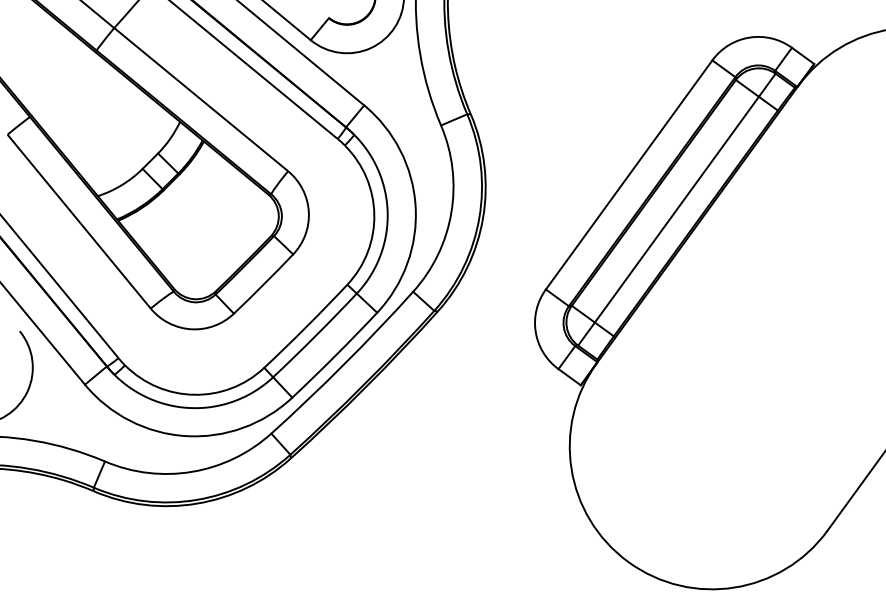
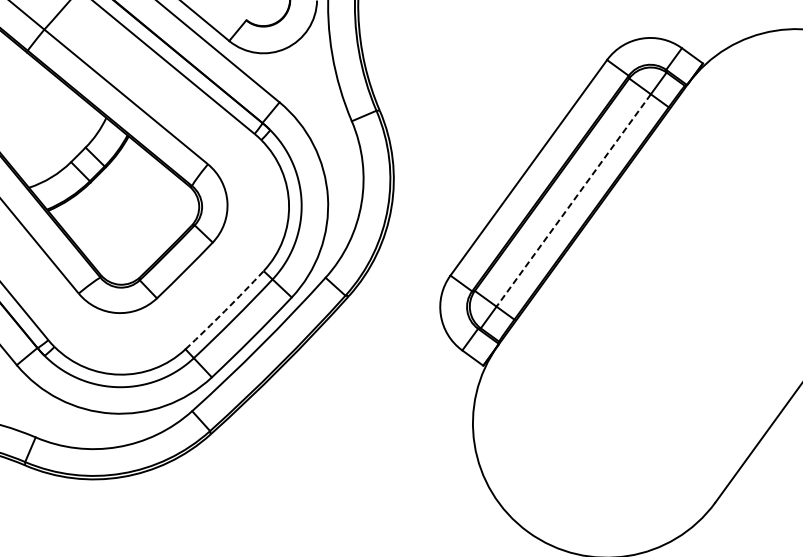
line: (676, 209) -> (573, 200), solid -> dashed
arc: (306, 326) -> (225, 310), solid -> dashed

